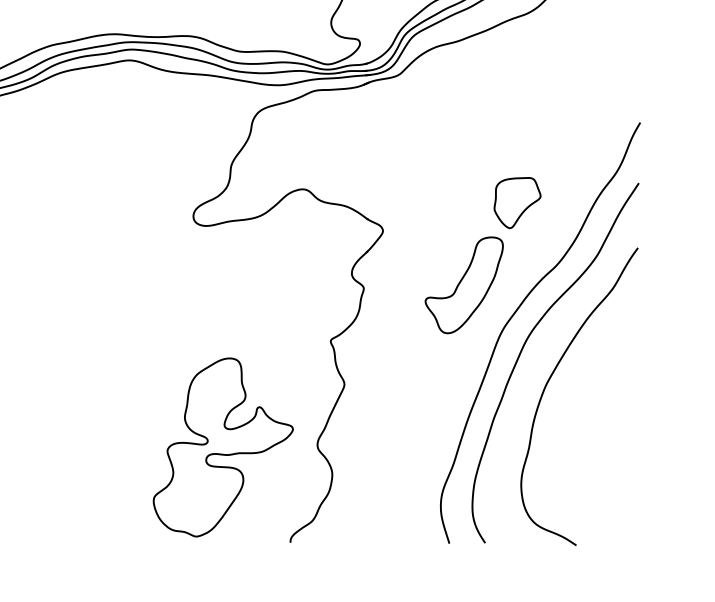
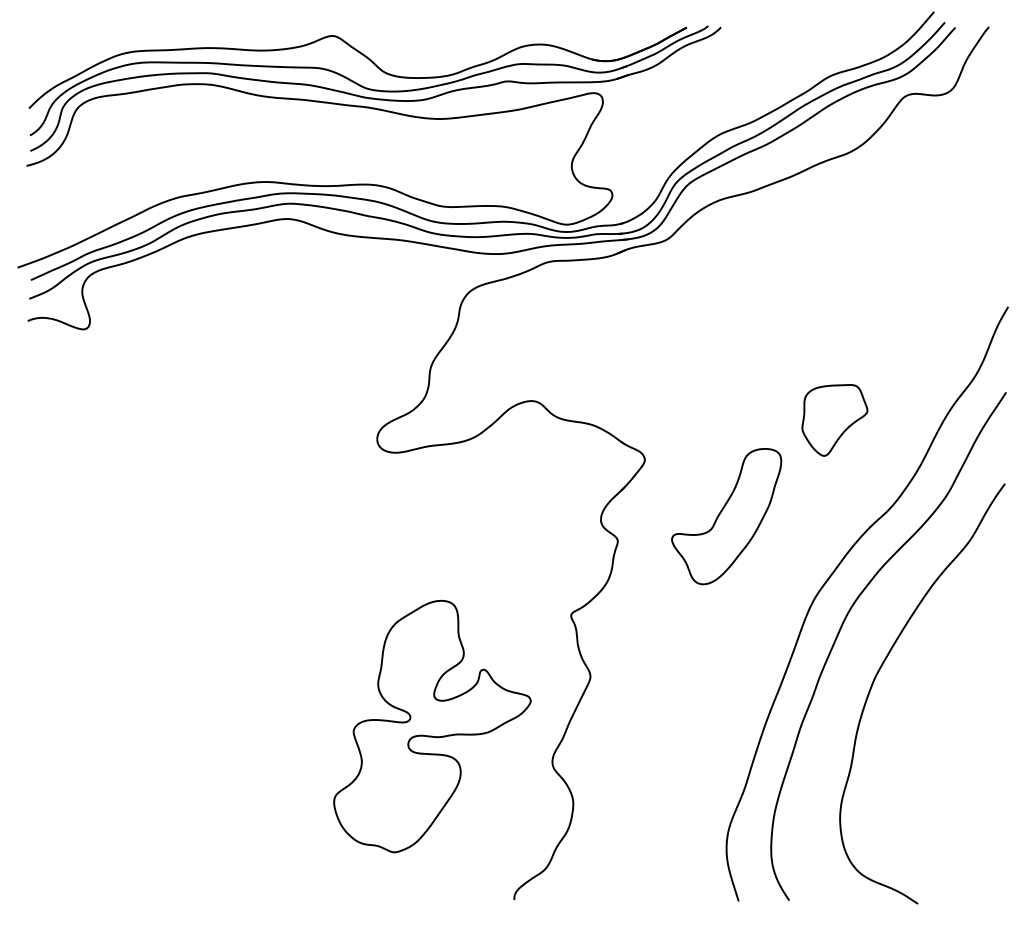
part: (464, 285) -> (726, 516), moved
part: (223, 447) -> (432, 726), moved

